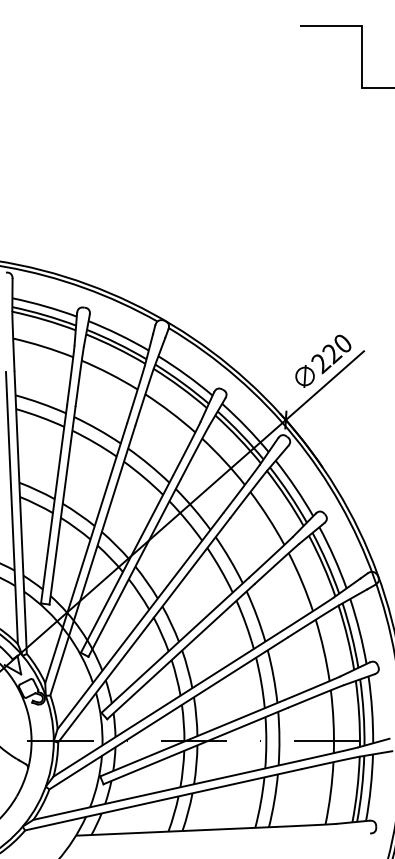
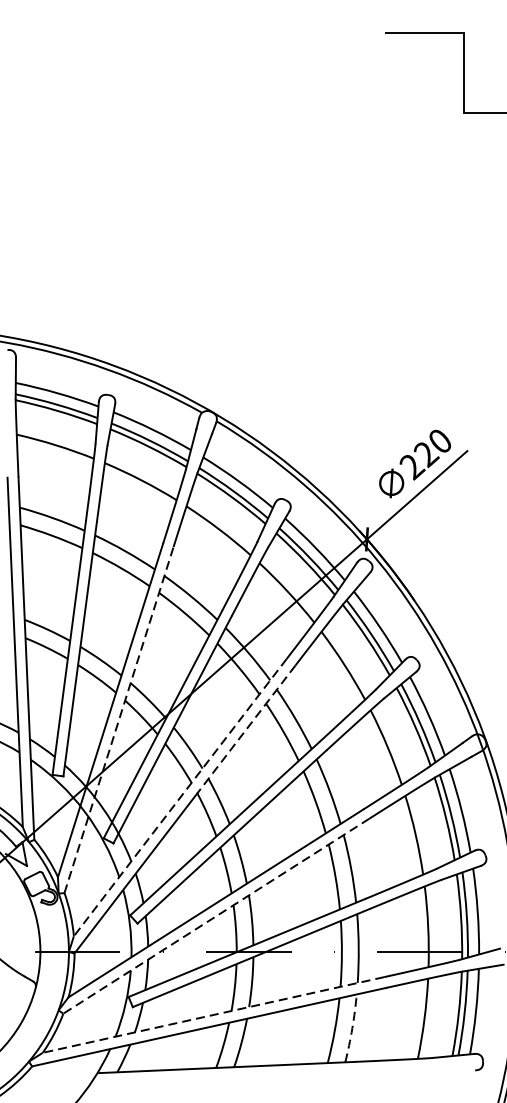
line: (92, 560) -> (118, 719), solid -> dashed
line: (191, 568) -> (245, 730), solid -> dashed
line: (140, 621) -> (180, 798), solid -> dashed
line: (168, 713) -> (216, 916), solid -> dashed
line: (165, 790) -> (212, 1015), solid -> dashed
arc: (274, 800) -> (352, 1027), solid -> dashed

